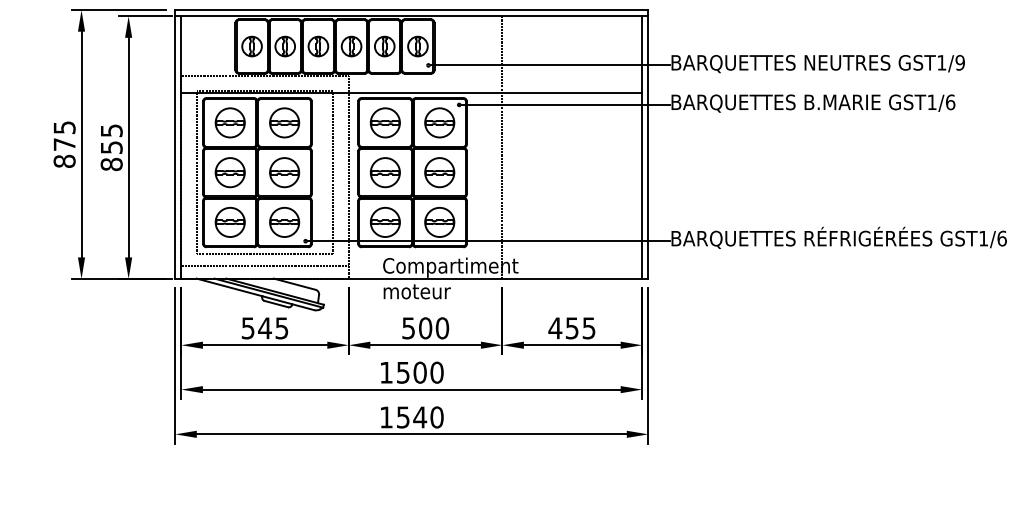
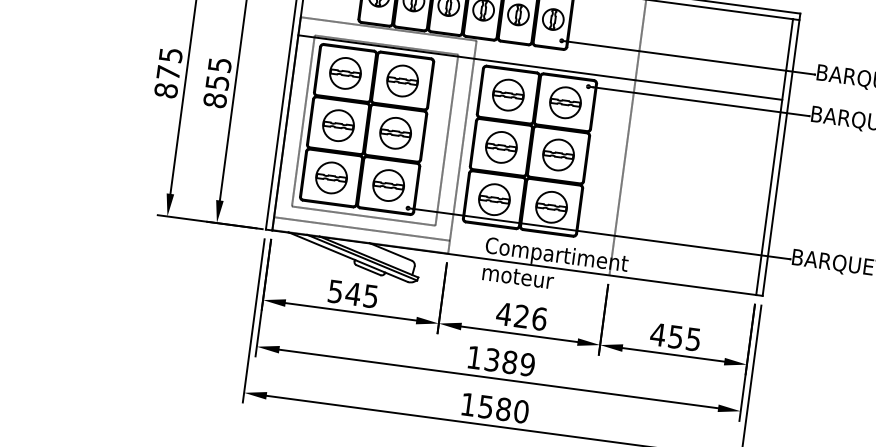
text: (425, 328) -> (521, 316), 500 -> 426
text: (420, 372) -> (510, 362), 1500 -> 1389
text: (420, 417) -> (504, 409), 1540 -> 1580

